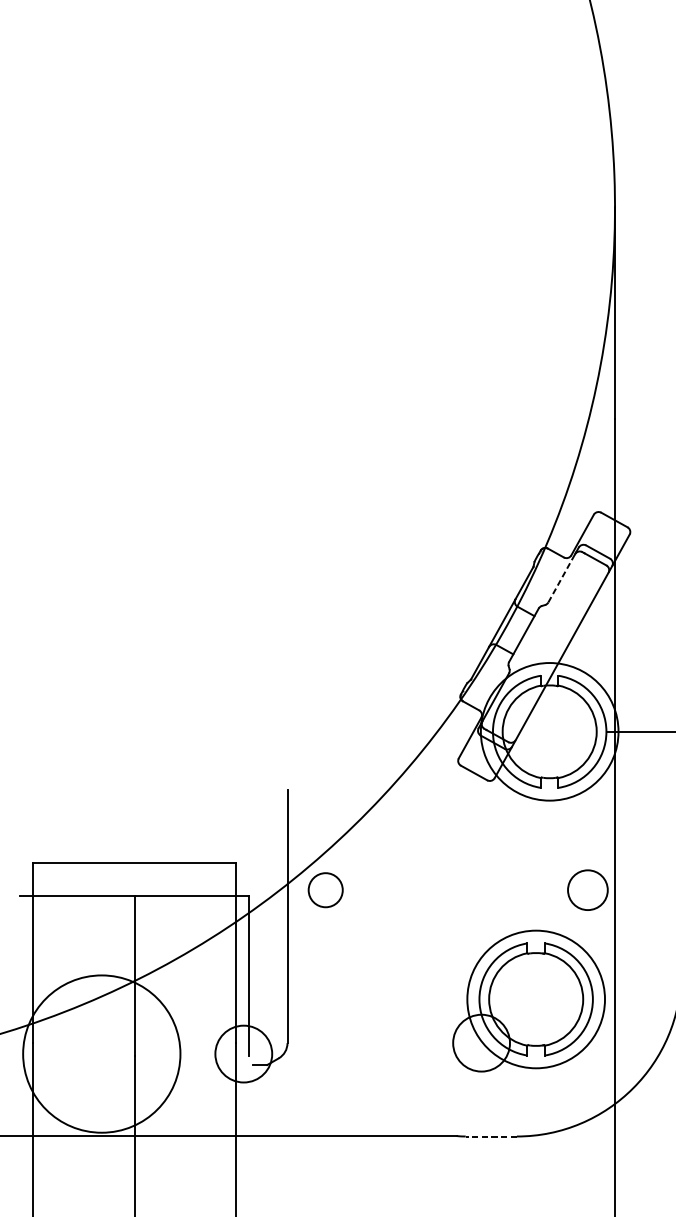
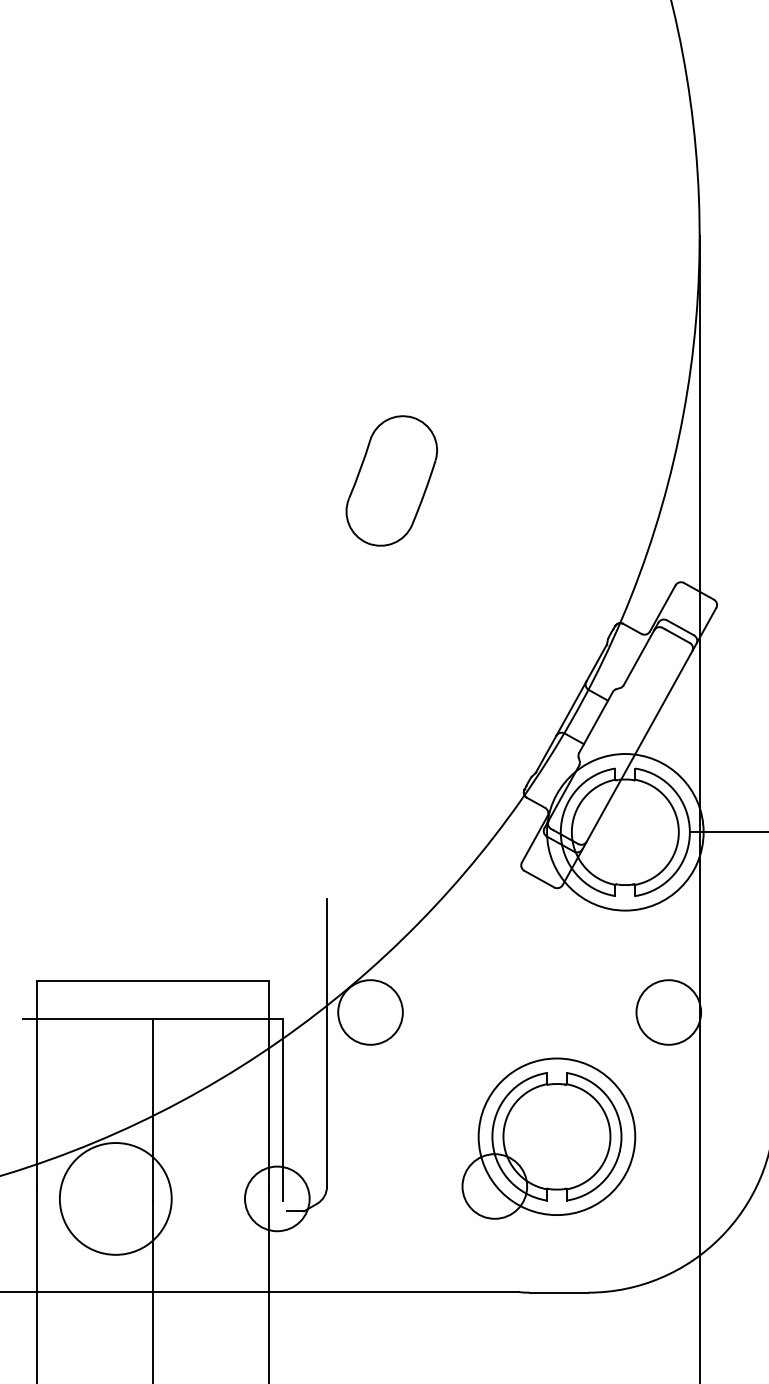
part: (344, 422) -> (391, 480), added
line: (562, 578) -> (639, 657), dashed -> solid
circle: (325, 890) -> (370, 1012), size x1.67
circle: (587, 890) -> (668, 1012), size x1.43
part: (528, 1000) -> (548, 1138), moved
circle: (101, 1053) -> (115, 1198), size x0.62
line: (490, 1136) -> (558, 1292), dashed -> solid

